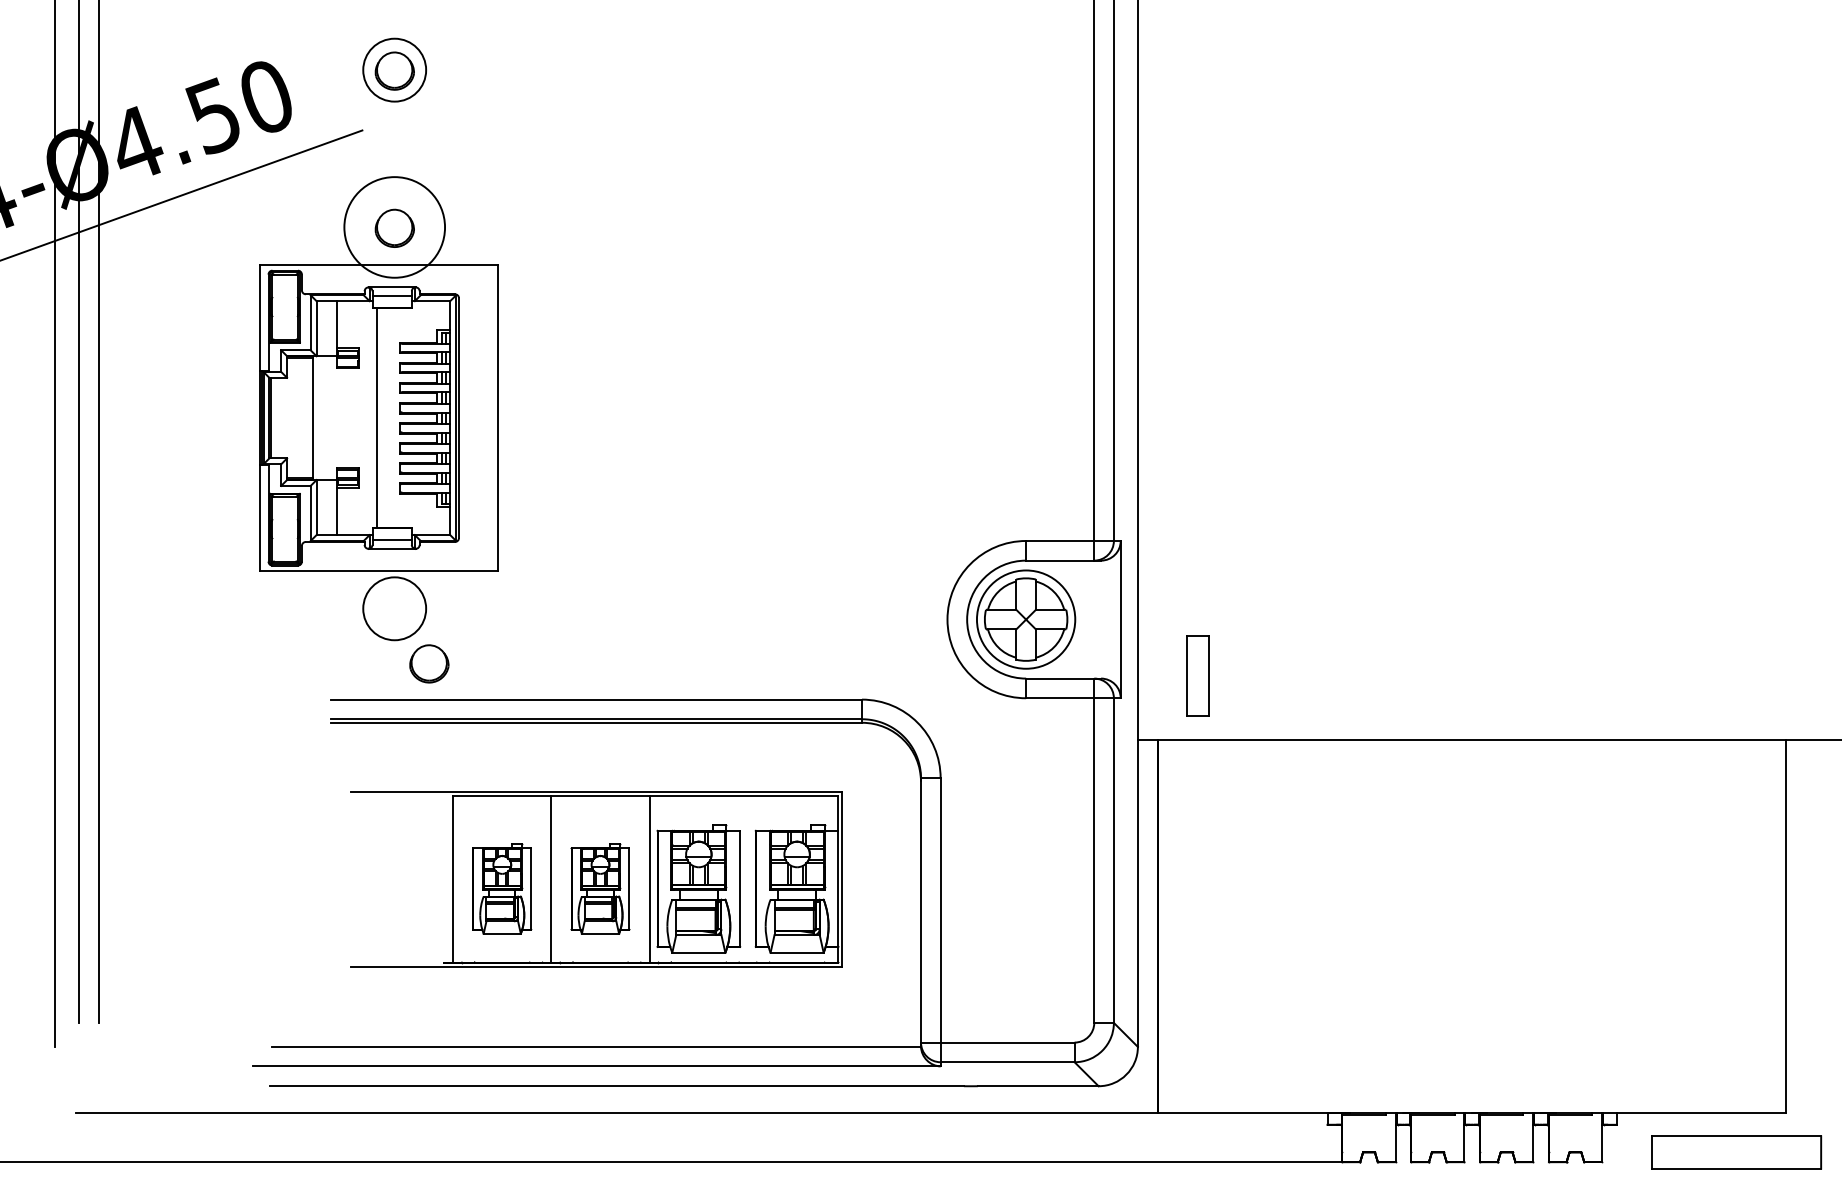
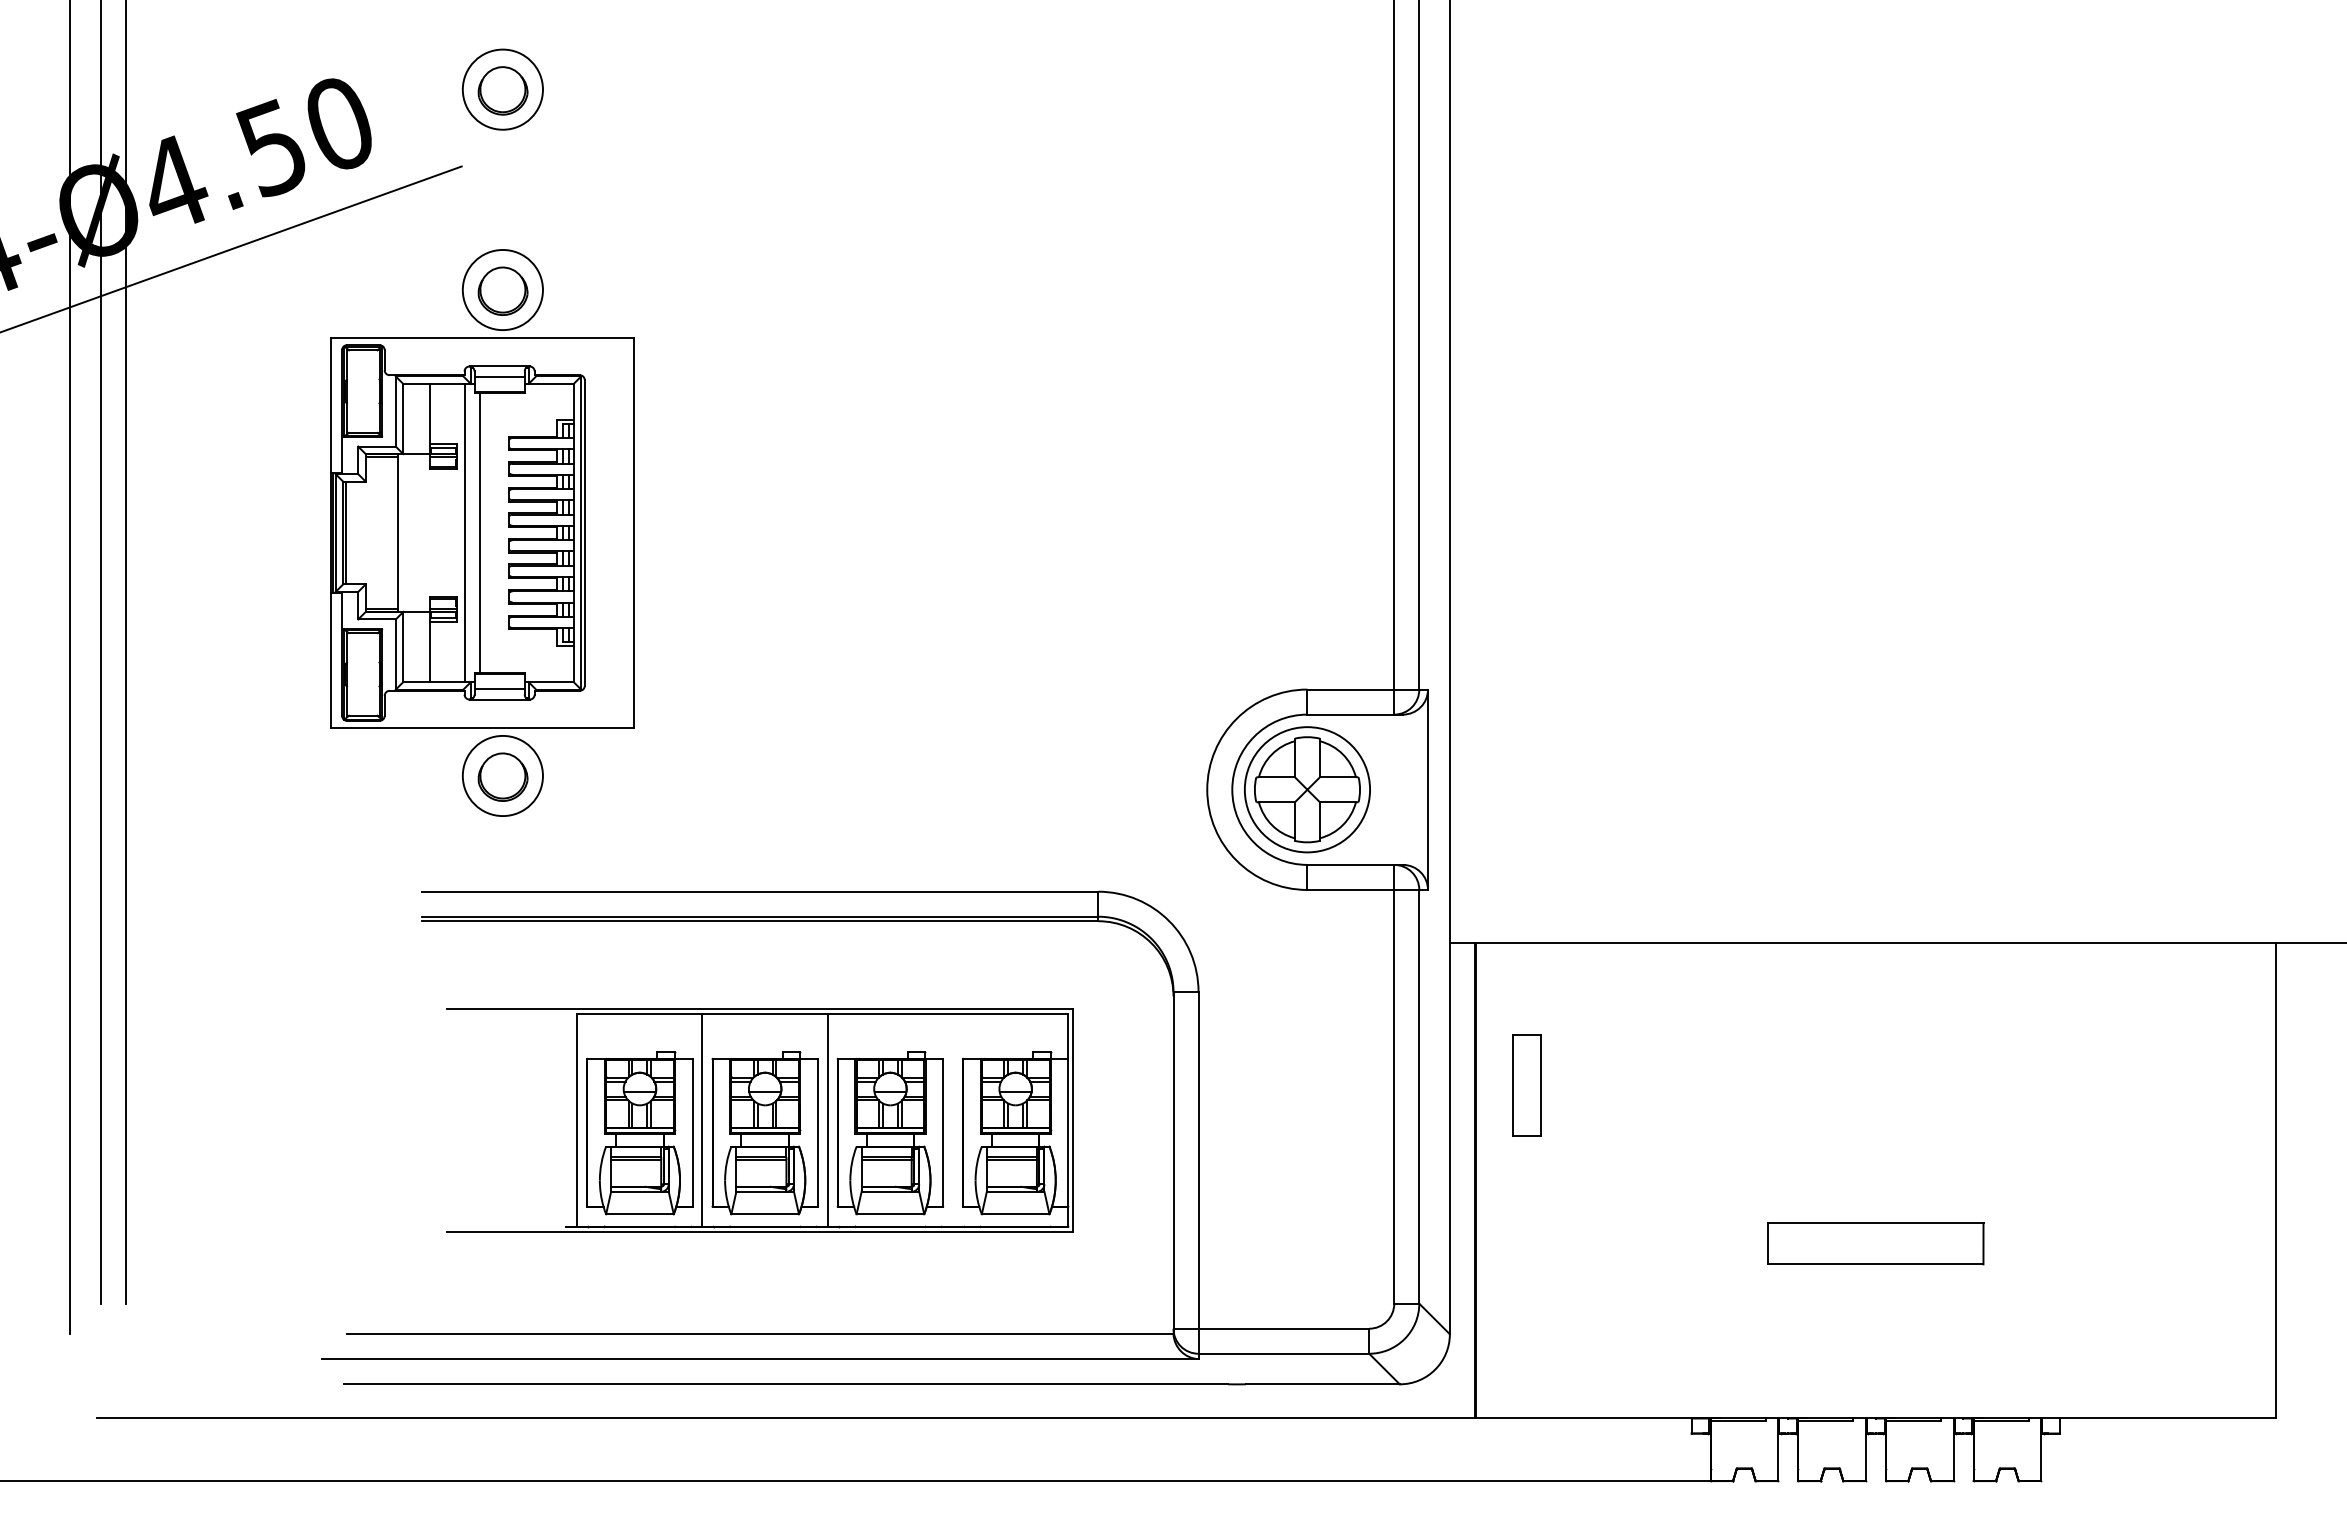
circle: (394, 227) -> (502, 289), size x0.62
line: (364, 417) -> (464, 532), added
part: (428, 663) -> (502, 776), moved
part: (1198, 675) -> (1526, 1085), moved
part: (501, 889) -> (639, 1133), size x1.43
part: (600, 889) -> (764, 1133), size x1.43
part: (1736, 1152) -> (1875, 1243), moved

